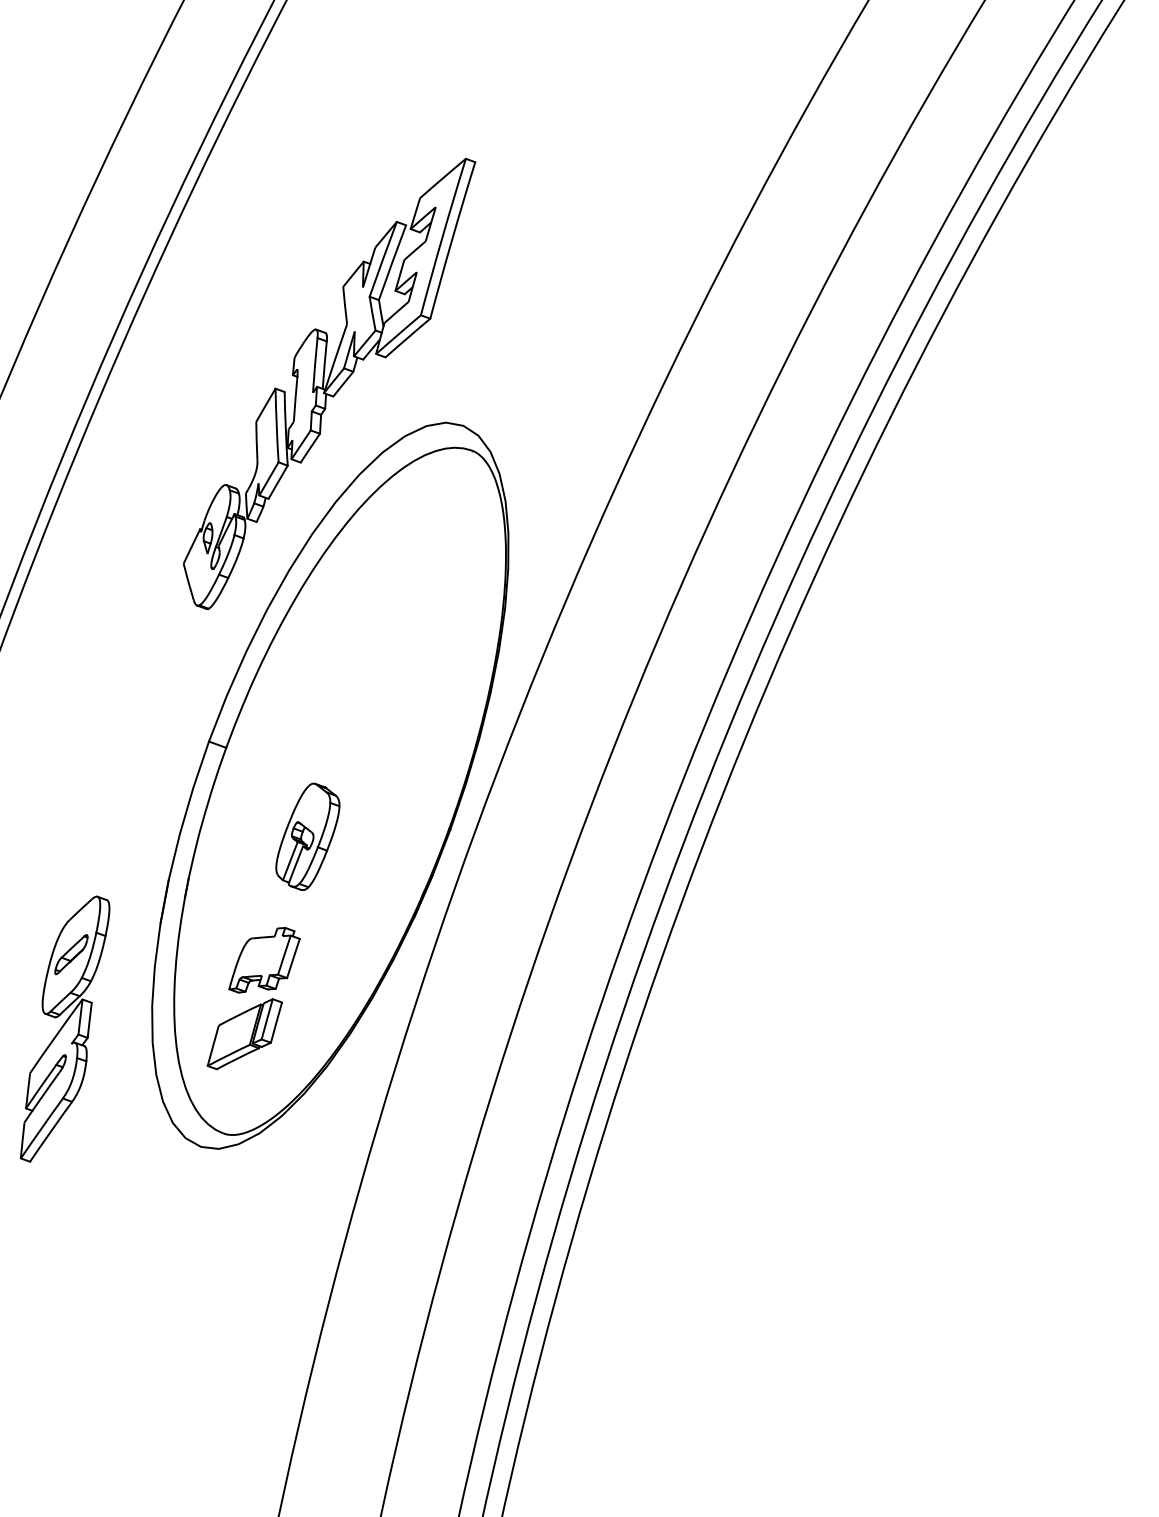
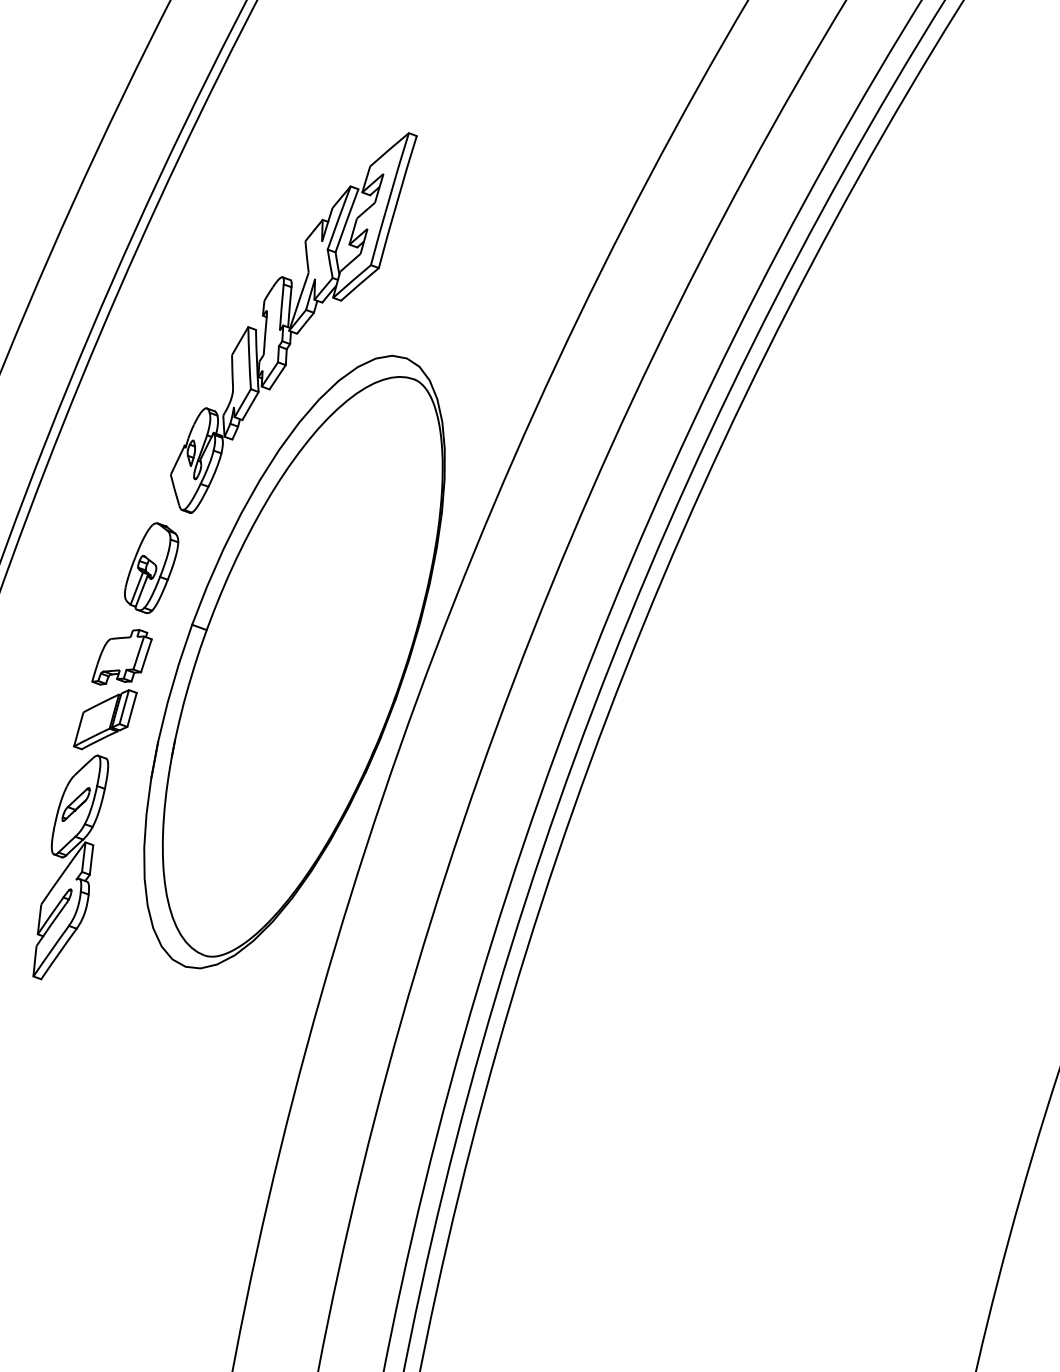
part: (307, 836) -> (151, 567), moved
part: (255, 1005) -> (114, 695), moved

